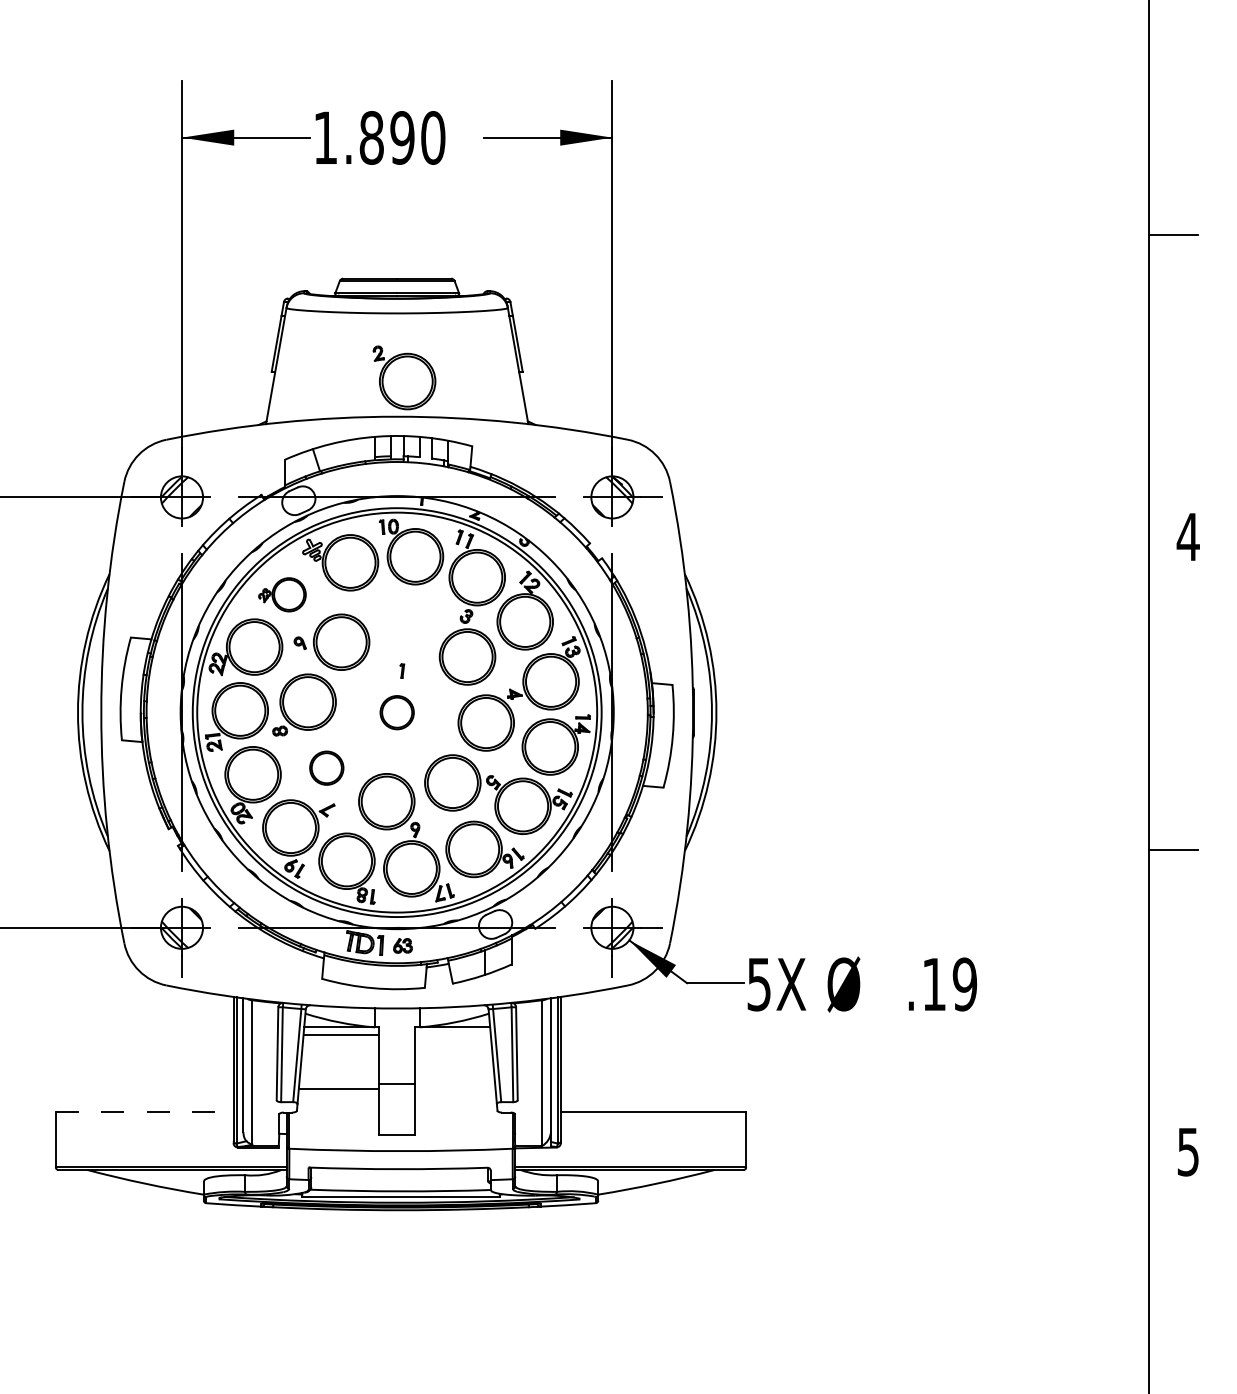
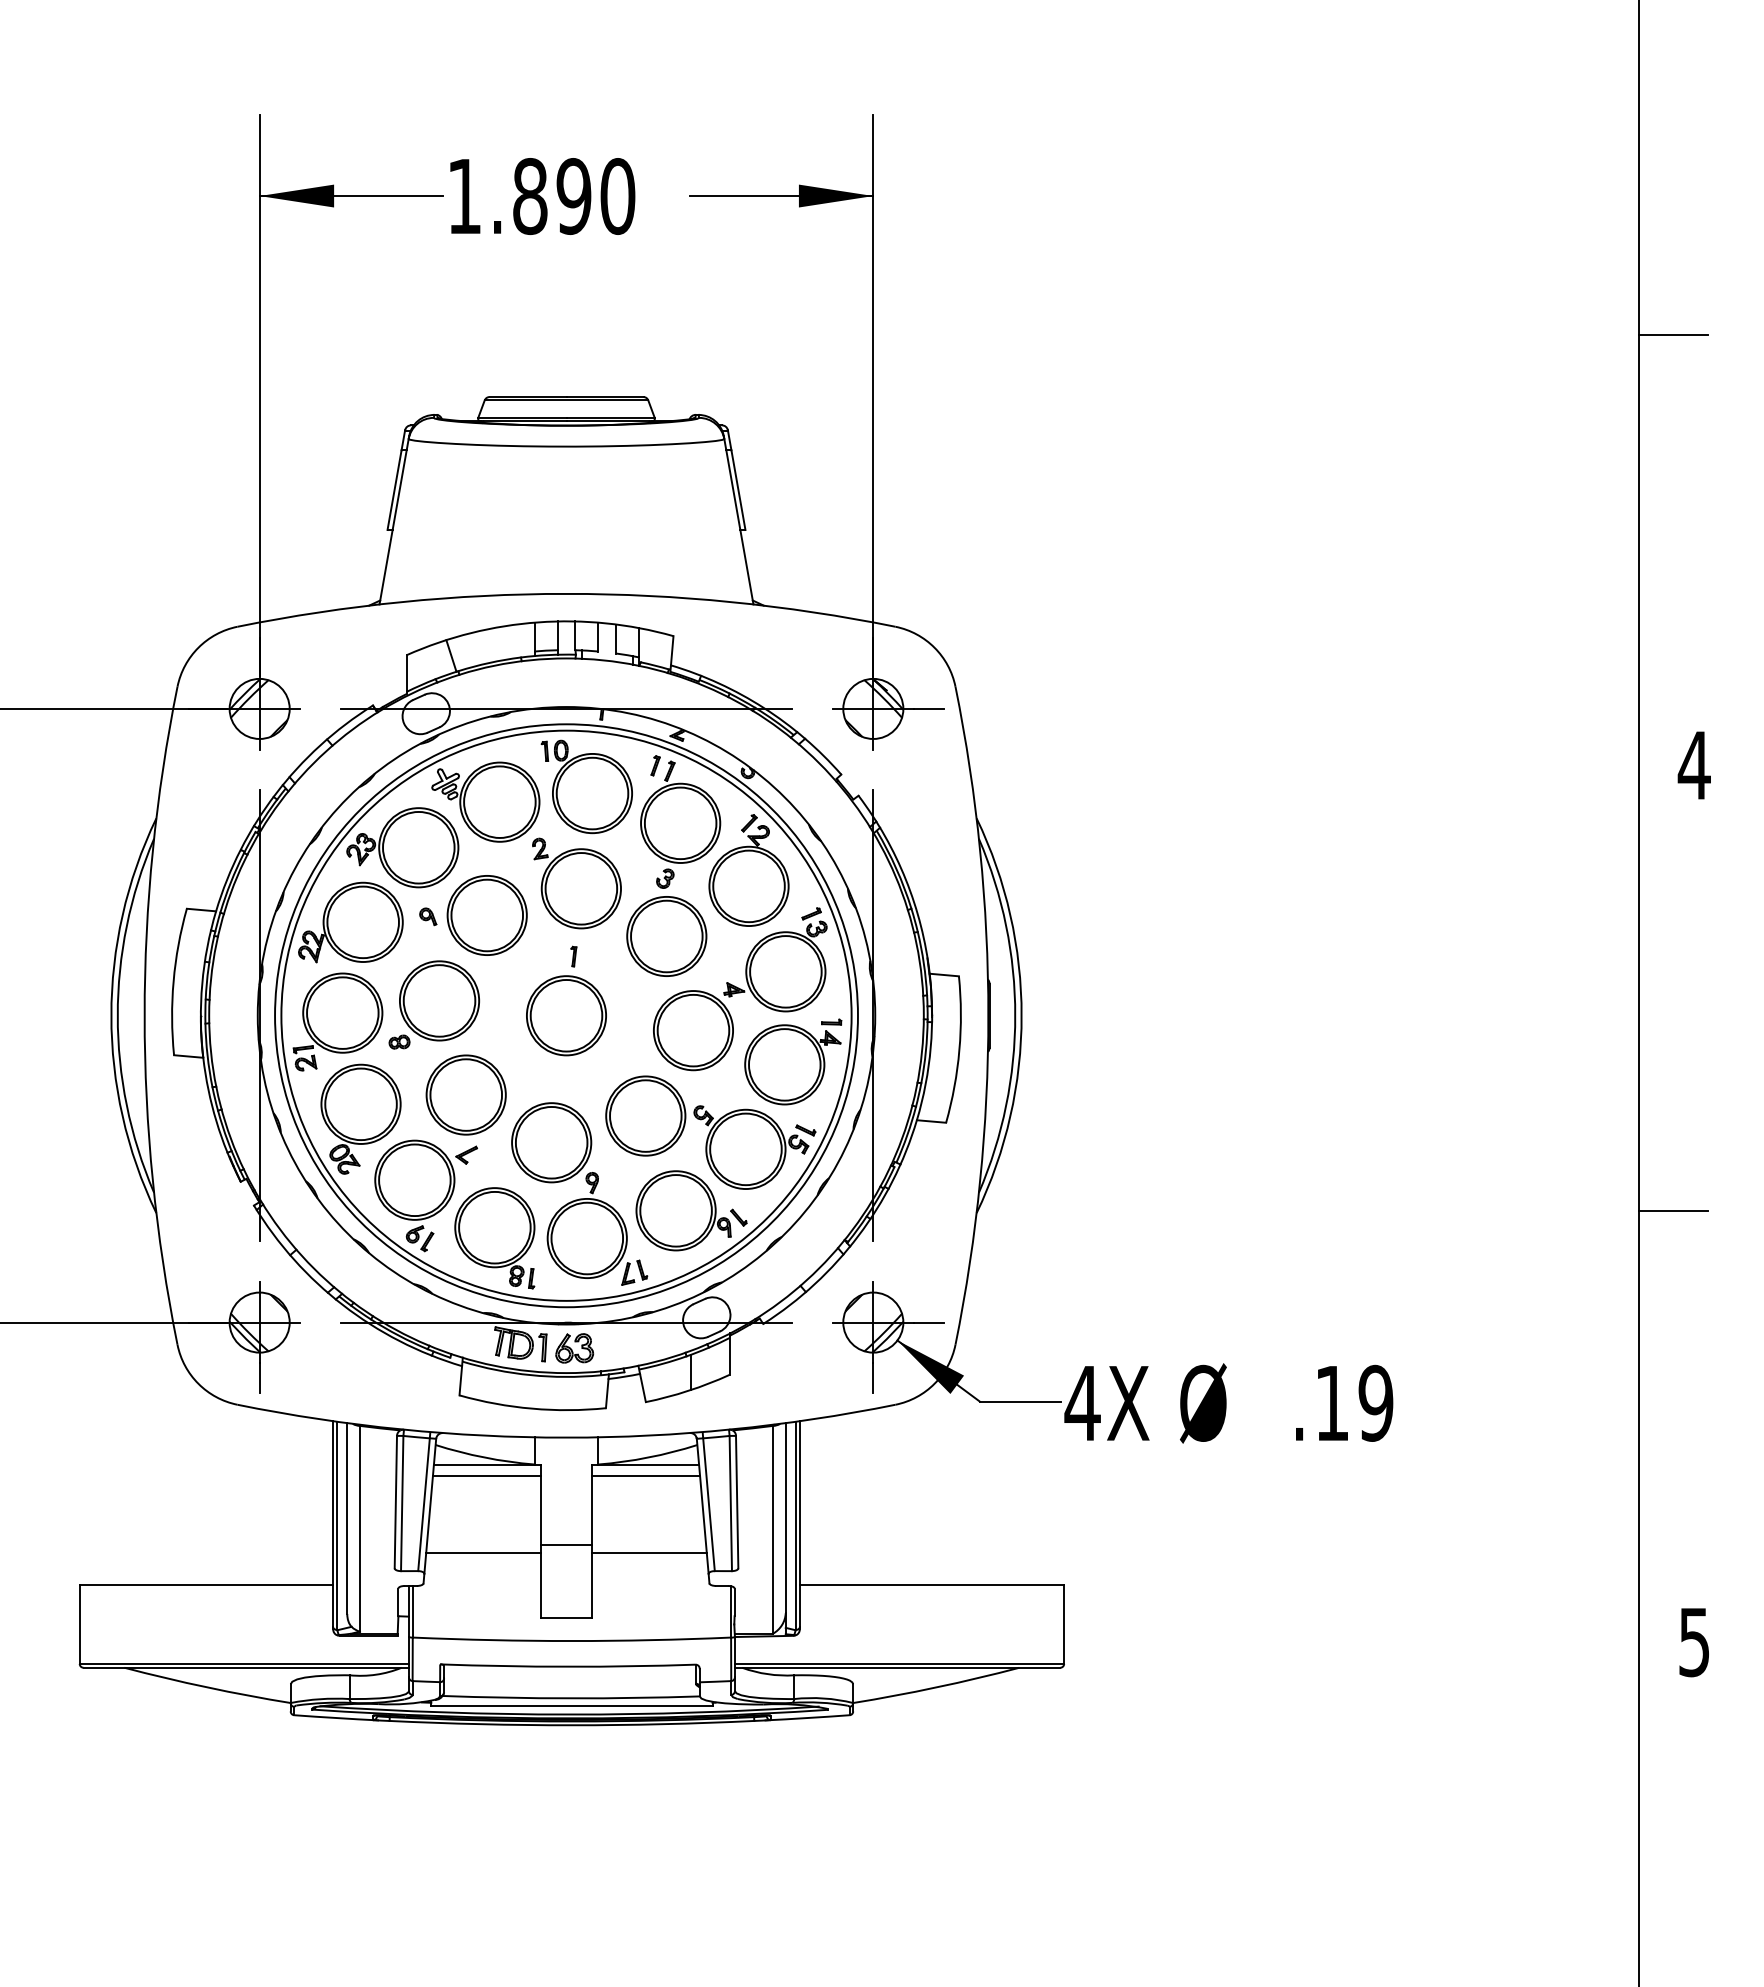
part: (404, 377) -> (576, 883), moved
part: (282, 594) -> (402, 847), size x1.67
part: (397, 712) -> (566, 1015), size x1.67
part: (326, 767) -> (465, 1094), size x1.67
part: (402, 945) -> (574, 1348), size x1.43
text: (759, 984) -> (1082, 1403), 5X -> 4X
line: (453, 1035) -> (646, 1476), added
line: (455, 1089) -> (649, 1552), added
line: (144, 1111) -> (206, 1584), dashed -> solid

